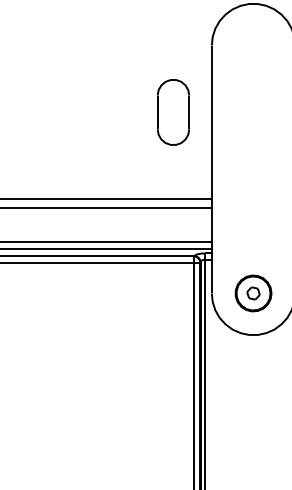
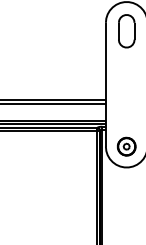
part: (173, 112) -> (126, 31), moved

